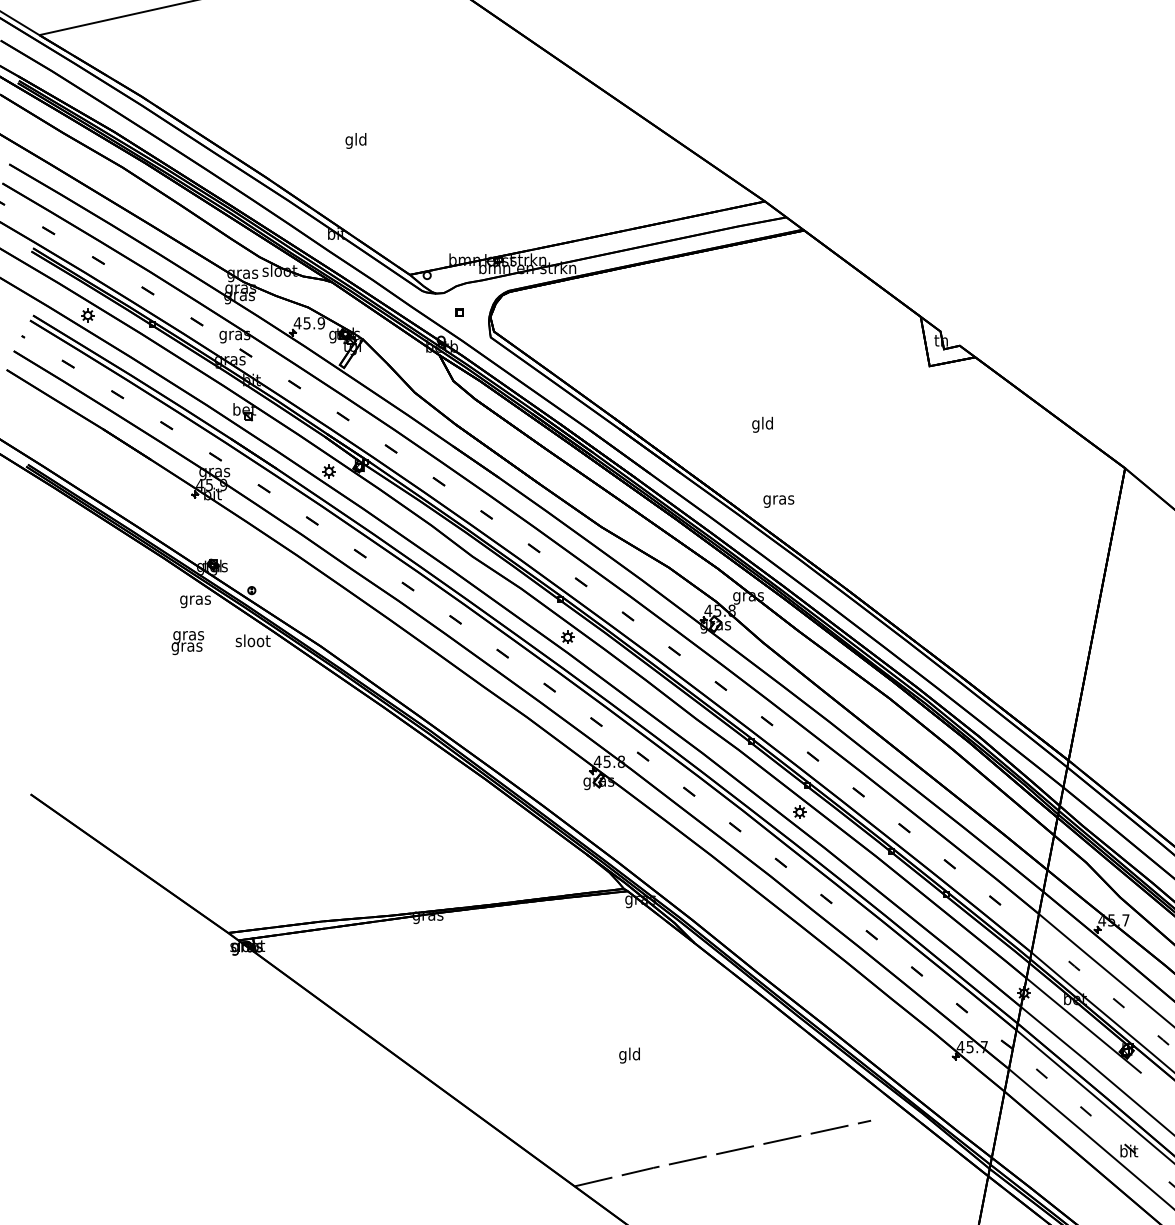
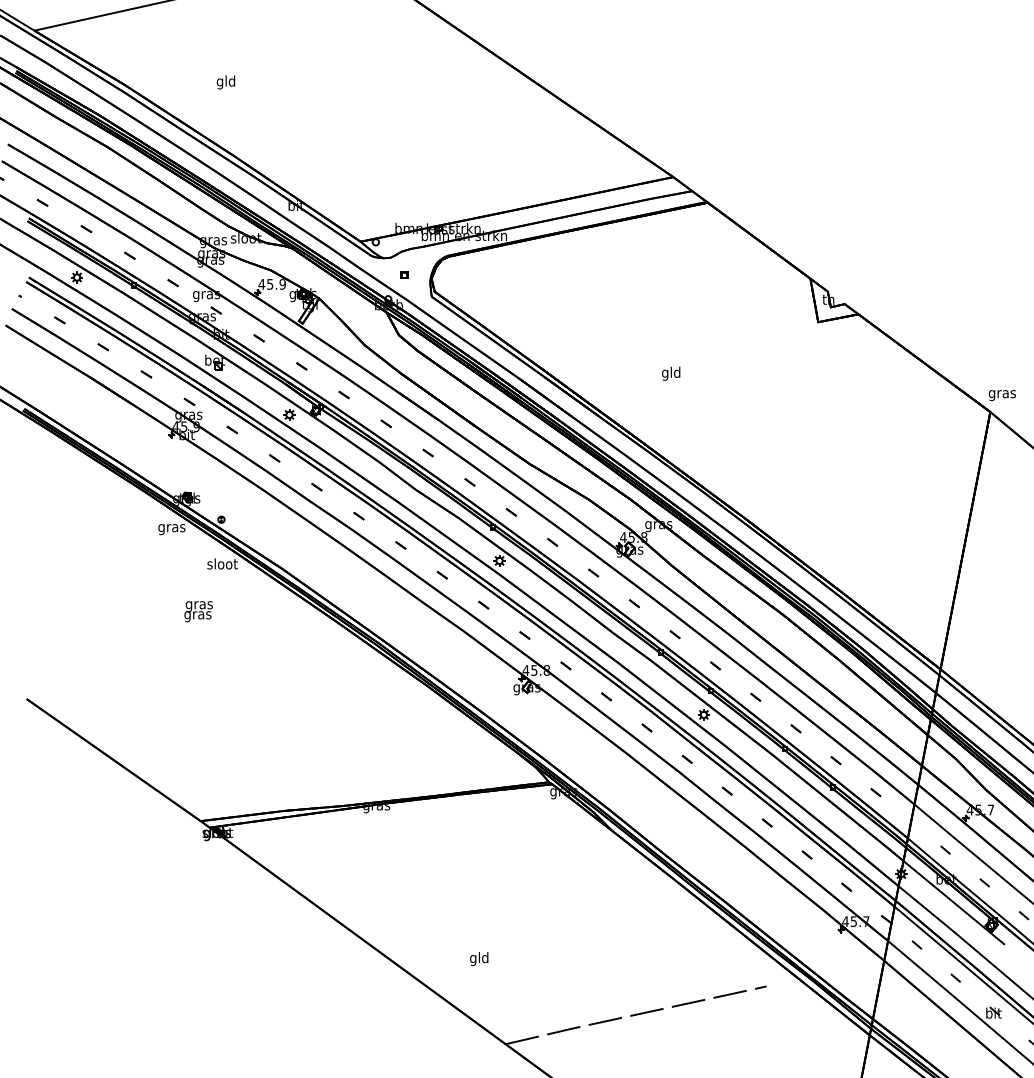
text: (355, 140) -> (225, 82), moved
text: (778, 501) -> (1002, 395), moved
text: (187, 643) -> (198, 612), moved
text: (629, 1055) -> (479, 958), moved

